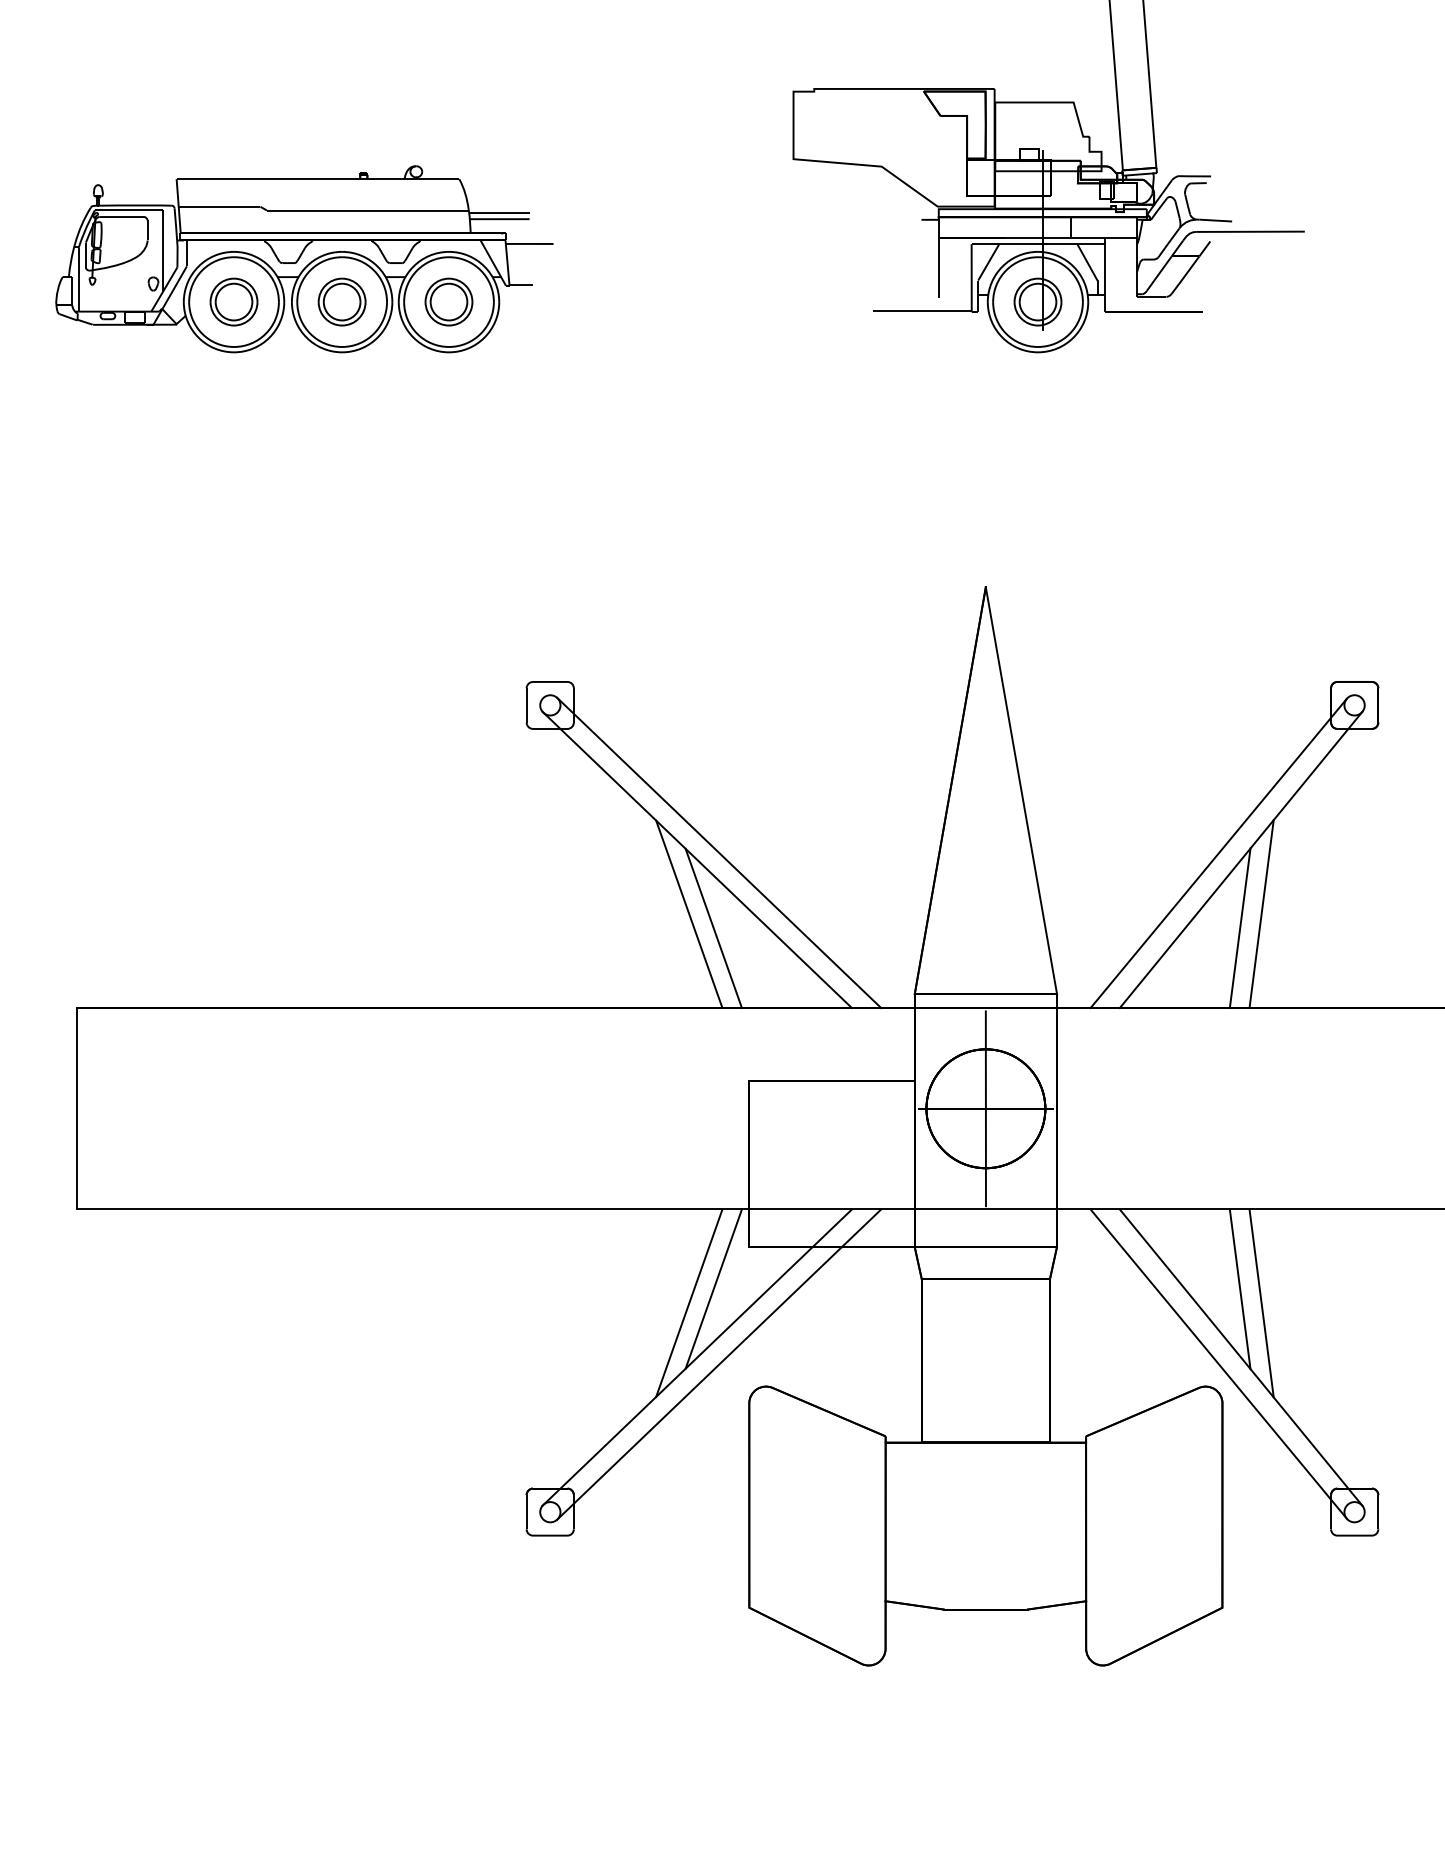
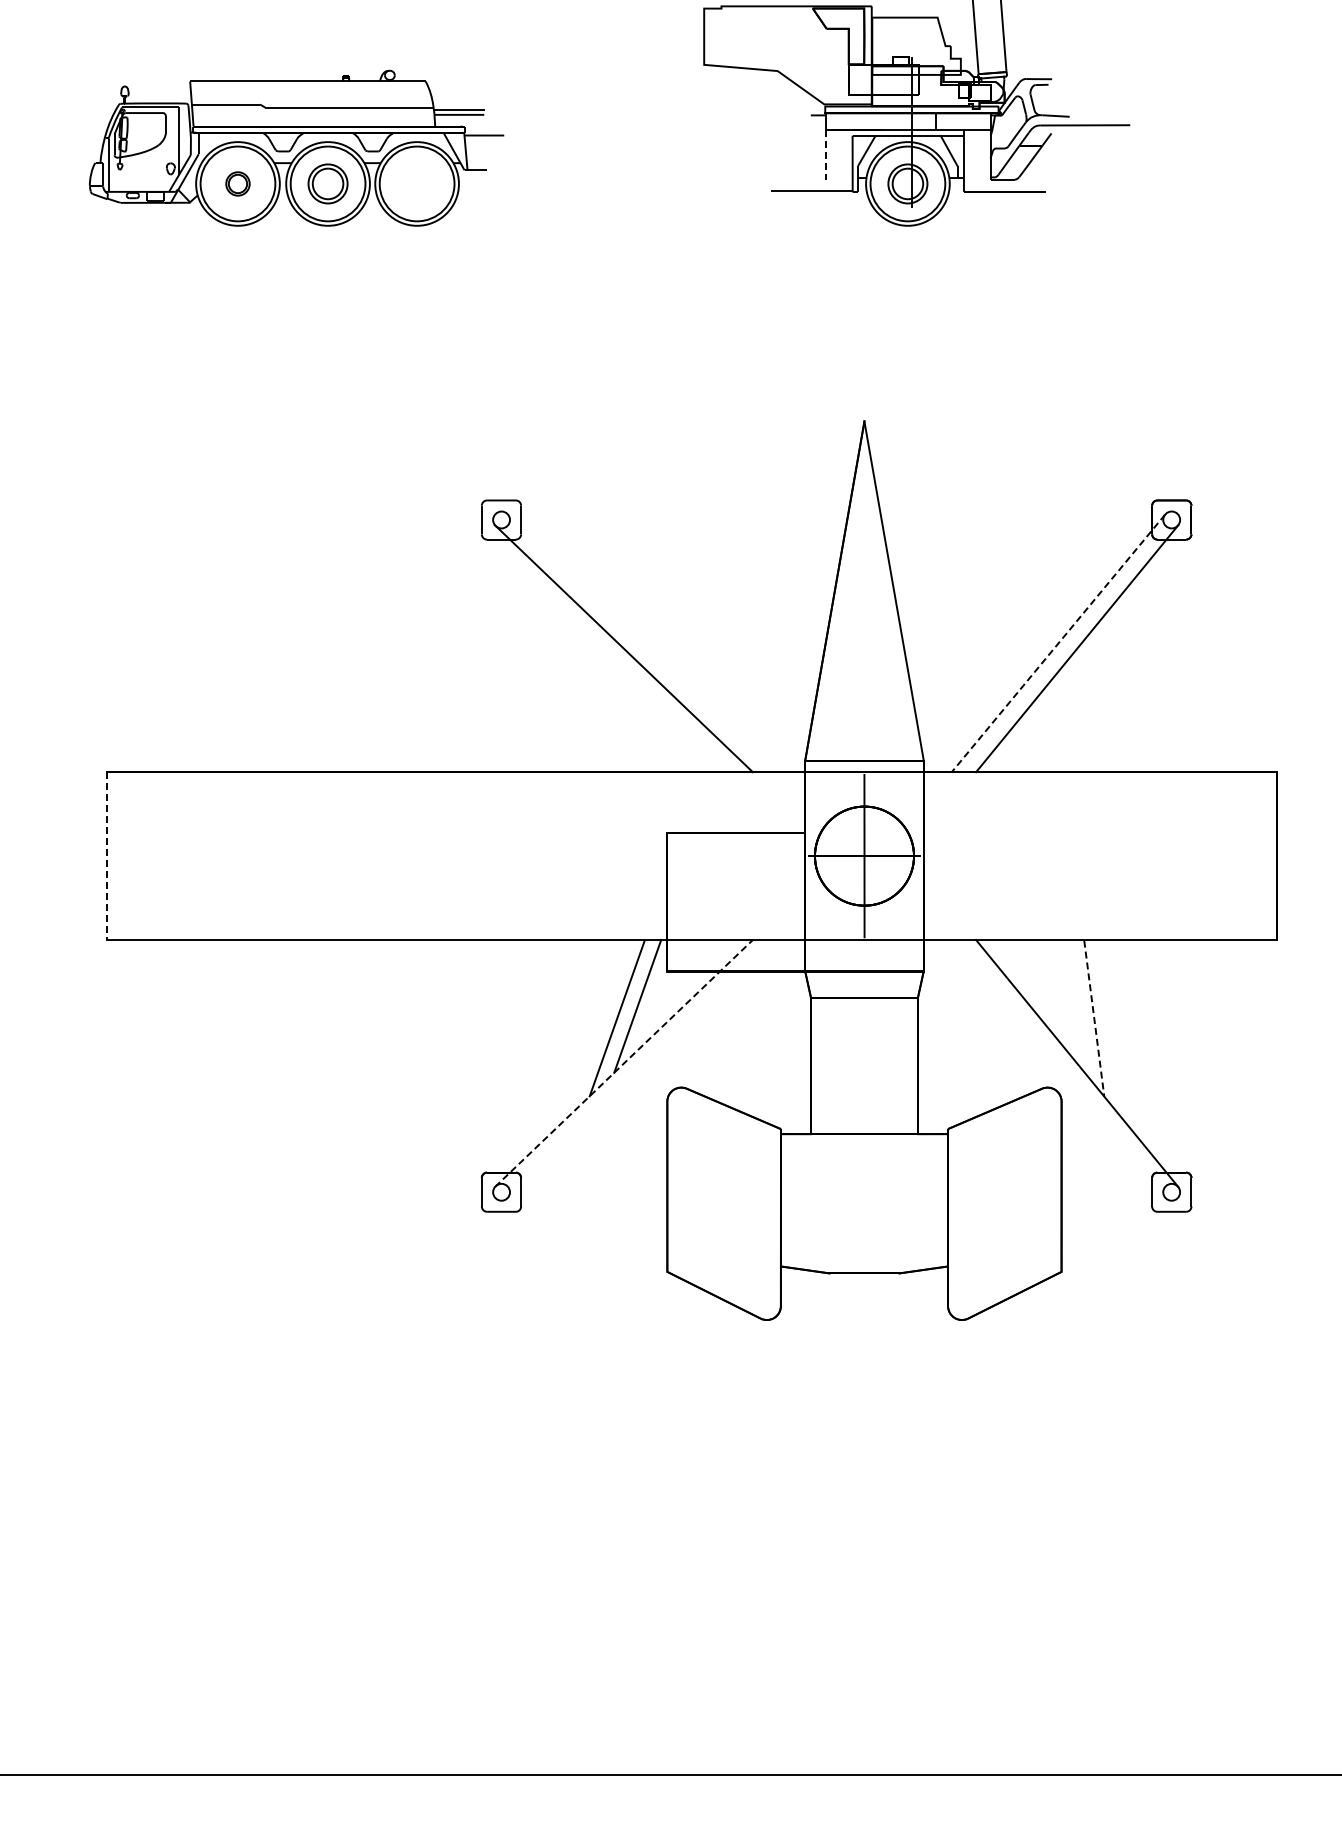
line: (939, 266) -> (825, 154), solid -> dashed
part: (233, 301) -> (237, 183), size x0.6
part: (448, 301) -> (416, 183), removed
line: (719, 852) -> (642, 642), removed
line: (1218, 853) -> (1058, 643), solid -> dashed
line: (688, 913) -> (616, 693), removed
line: (1261, 913) -> (1094, 693), removed
line: (713, 928) -> (637, 705), removed
line: (1240, 928) -> (1076, 705), removed
line: (77, 1109) -> (107, 856), solid -> dashed
line: (1239, 1289) -> (1075, 1006), removed
line: (1261, 1303) -> (1094, 1018), solid -> dashed
line: (696, 1357) -> (623, 1063), solid -> dashed
line: (1218, 1363) -> (1058, 1068), removed
line: (719, 1364) -> (642, 1069), removed

